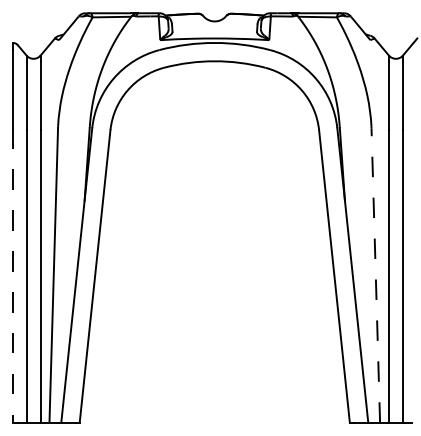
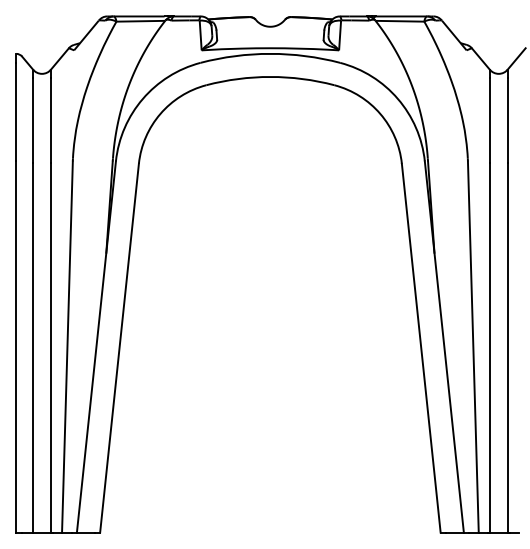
line: (12, 275) -> (15, 346), dashed -> solid
line: (375, 275) -> (473, 346), dashed -> solid

